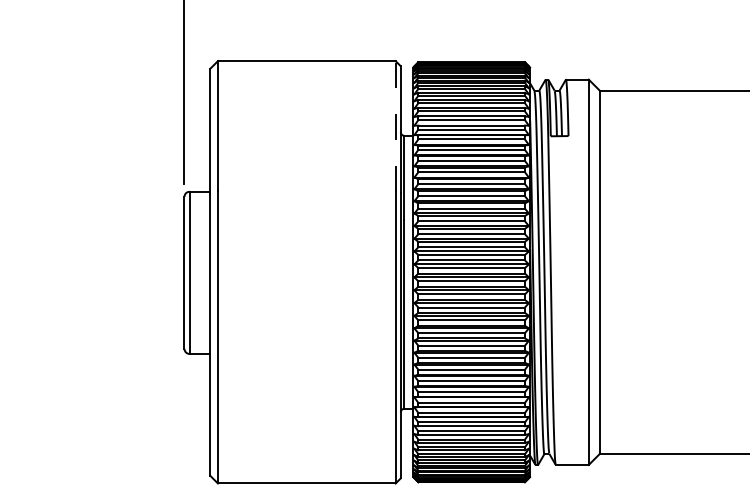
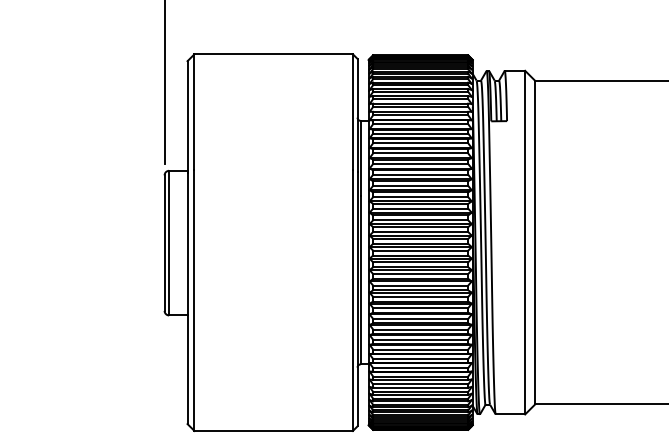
line: (395, 125) -> (352, 111), dashed -> solid

